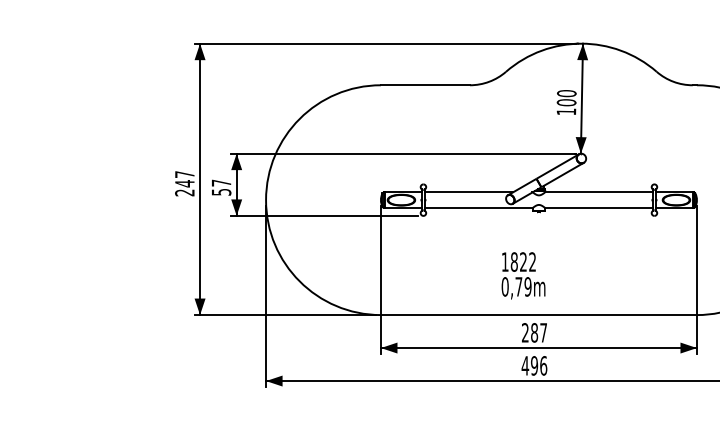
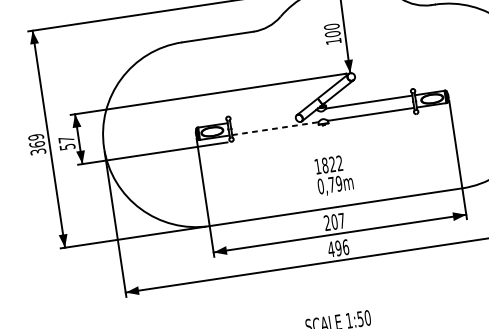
text: (184, 183) -> (36, 144), 247 -> 369
line: (468, 192) -> (265, 117), removed
line: (479, 207) -> (275, 128), solid -> dashed
text: (523, 275) -> (334, 175), moved
text: (534, 332) -> (334, 221), 287 -> 207

